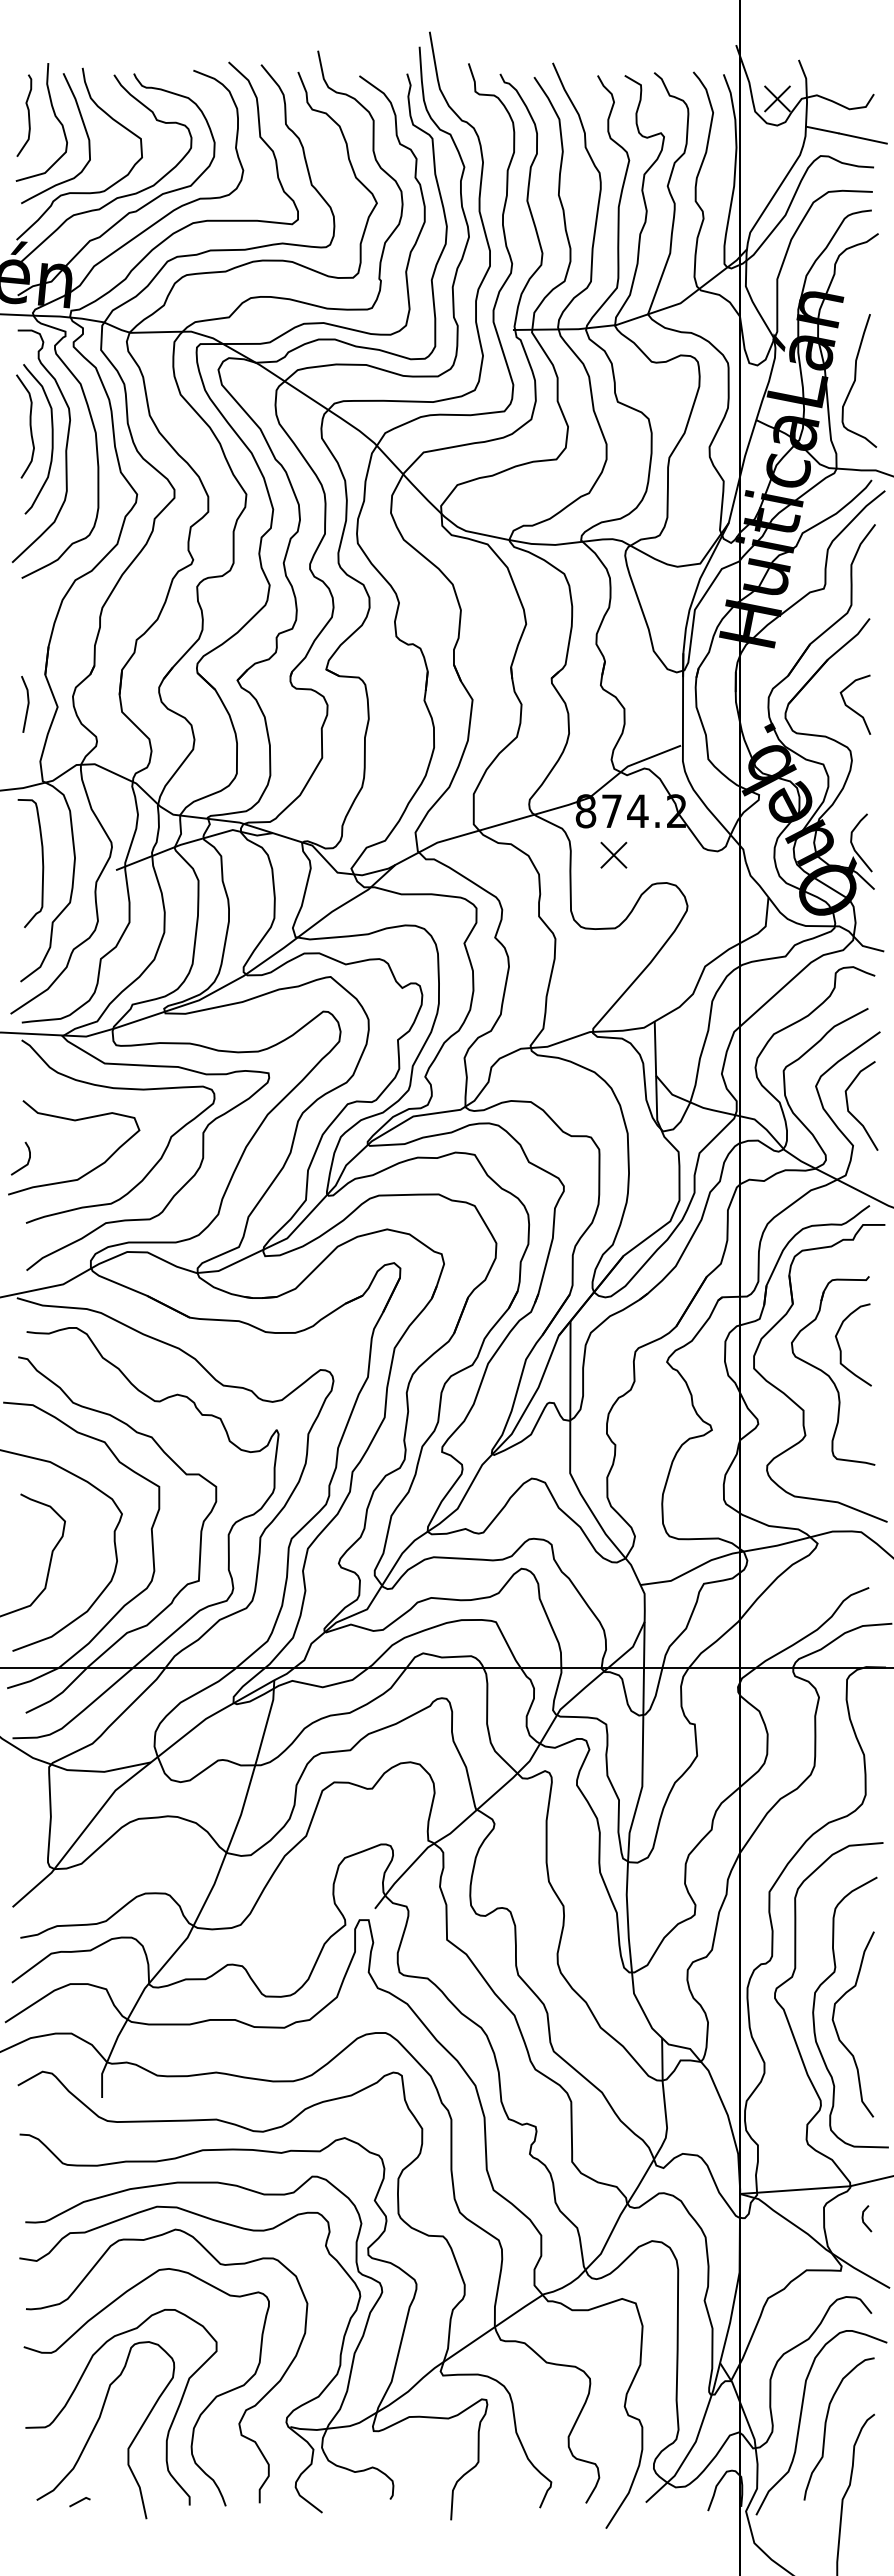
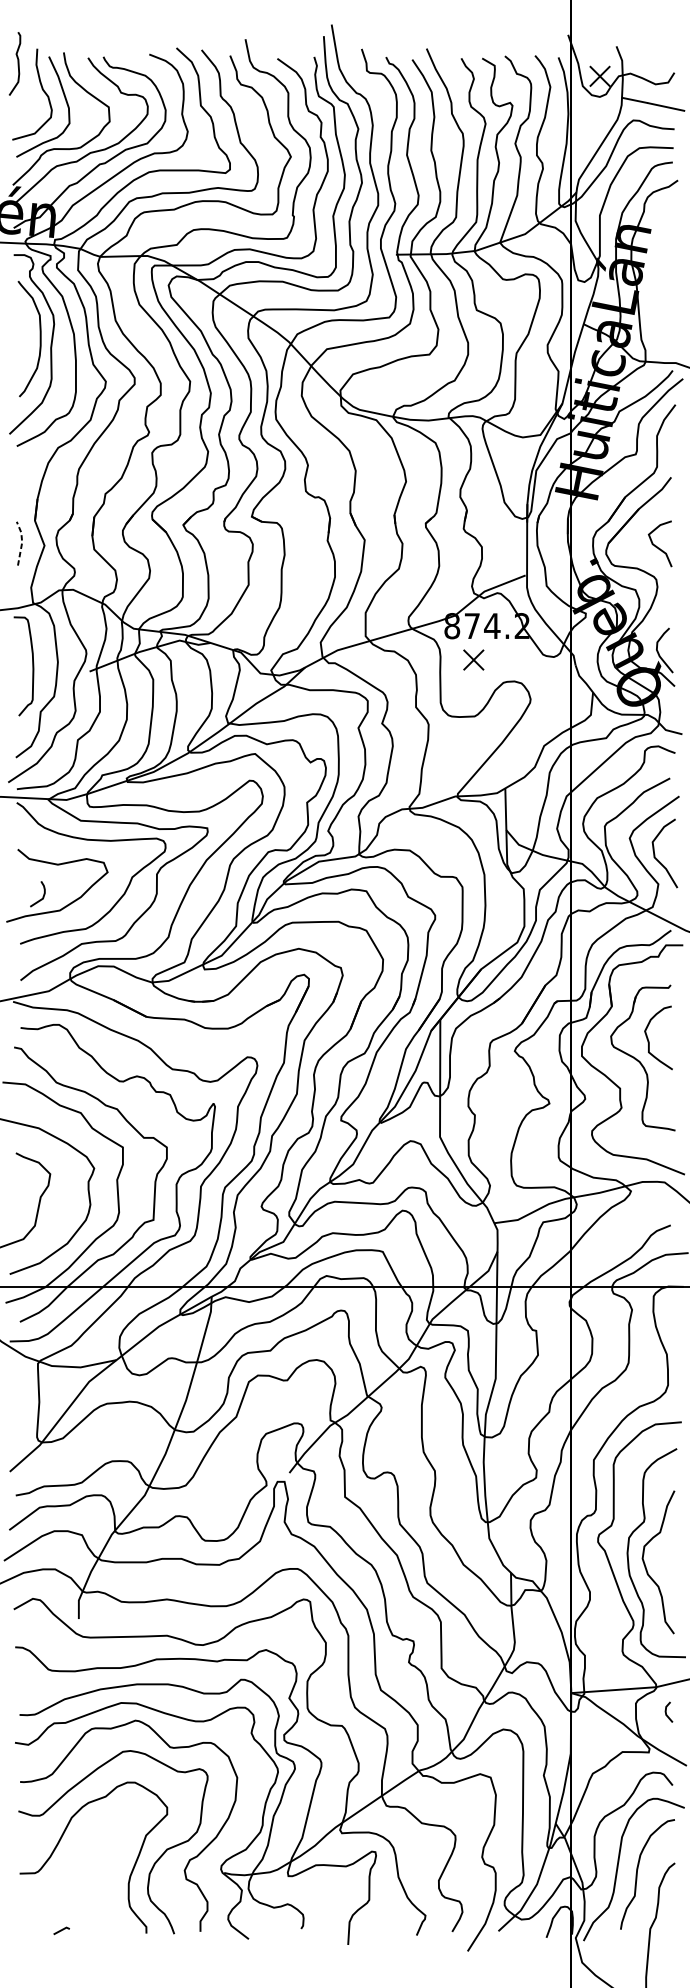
curve: (28, 115) -> (18, 63), moved
curve: (855, 380) -> (660, 293), removed
curve: (29, 426) -> (22, 329), removed
line: (28, 702) -> (22, 542), solid -> dashed
curve: (27, 1161) -> (42, 896), moved
curve: (96, 2426) -> (74, 1872), removed

